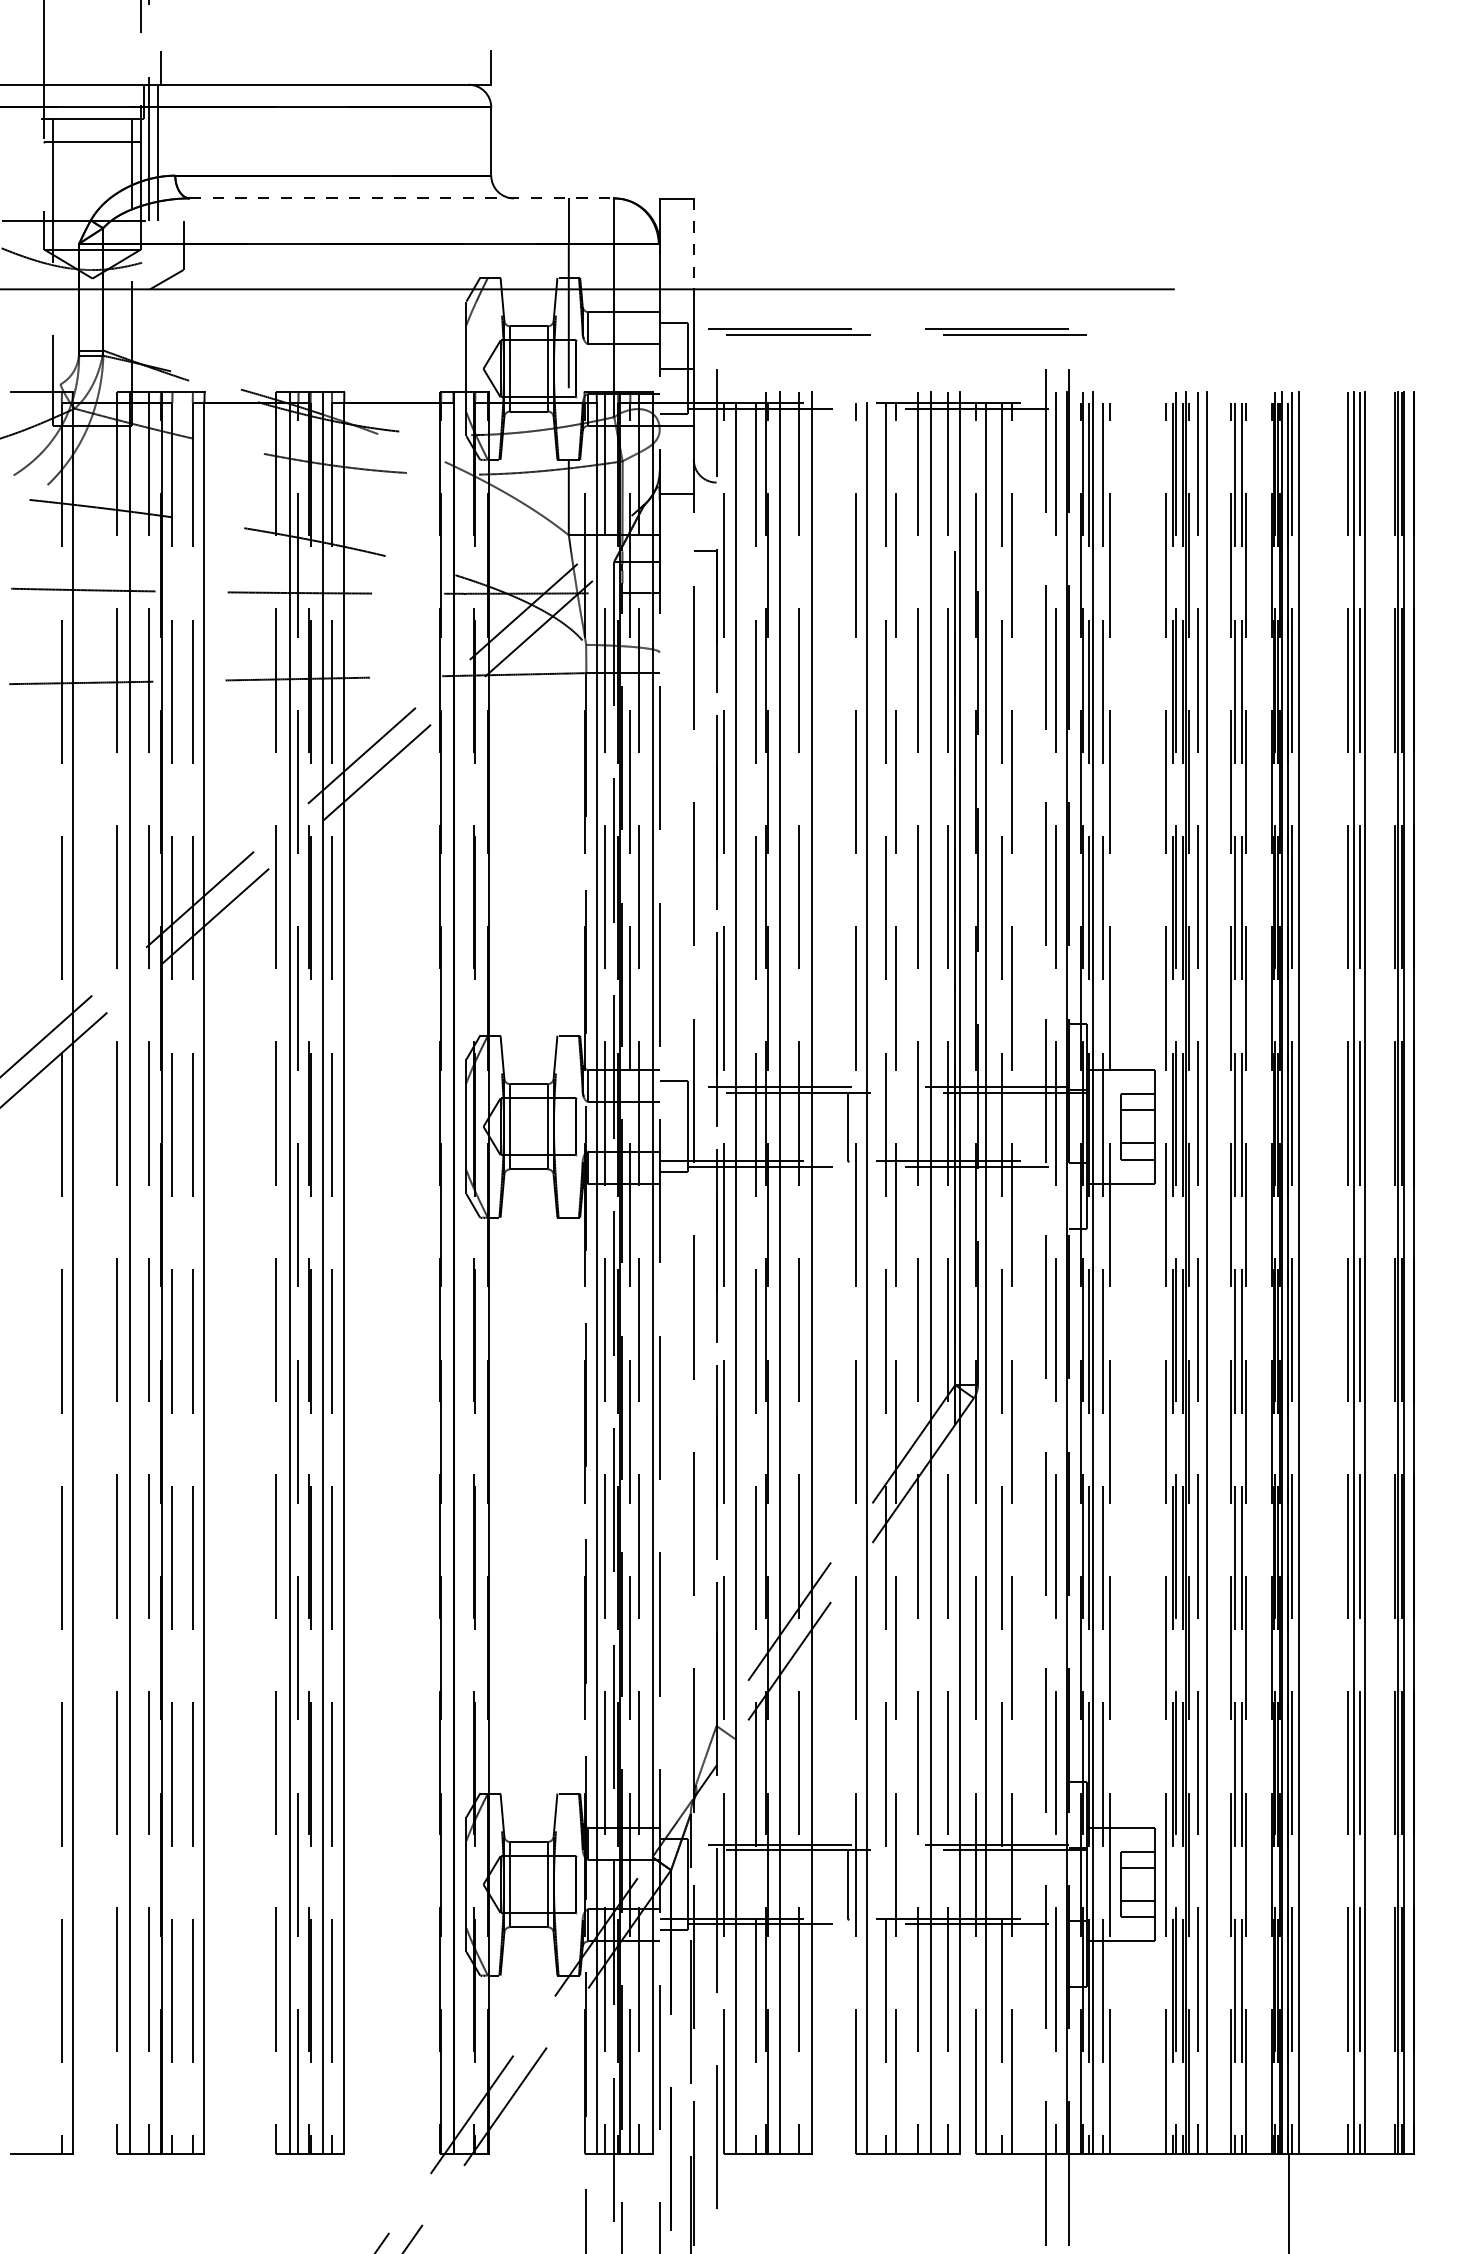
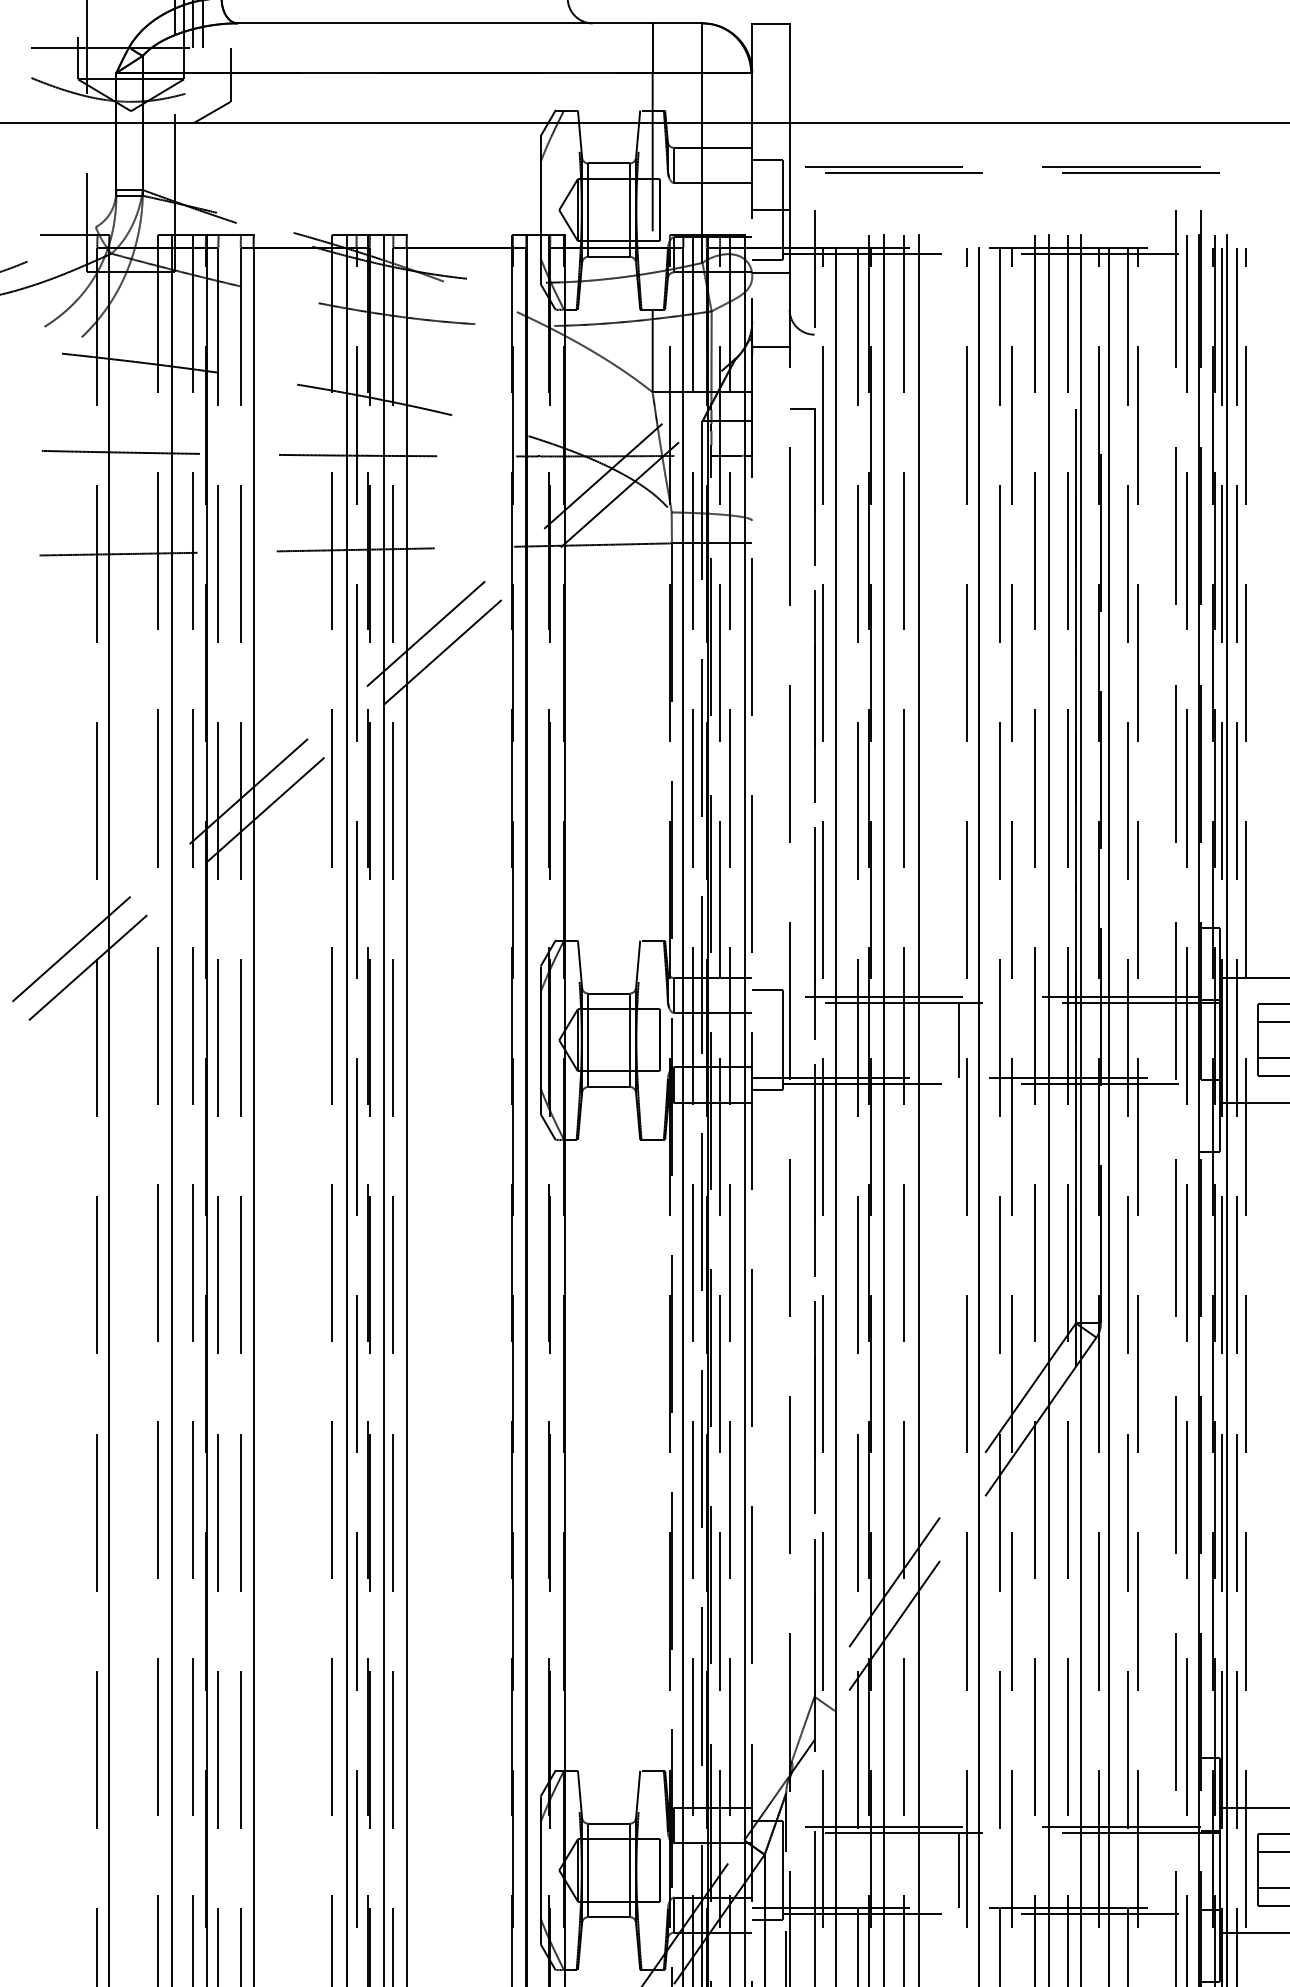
line: (402, 198) -> (470, 23), dashed -> solid
line: (693, 243) -> (789, 72), dashed -> solid

